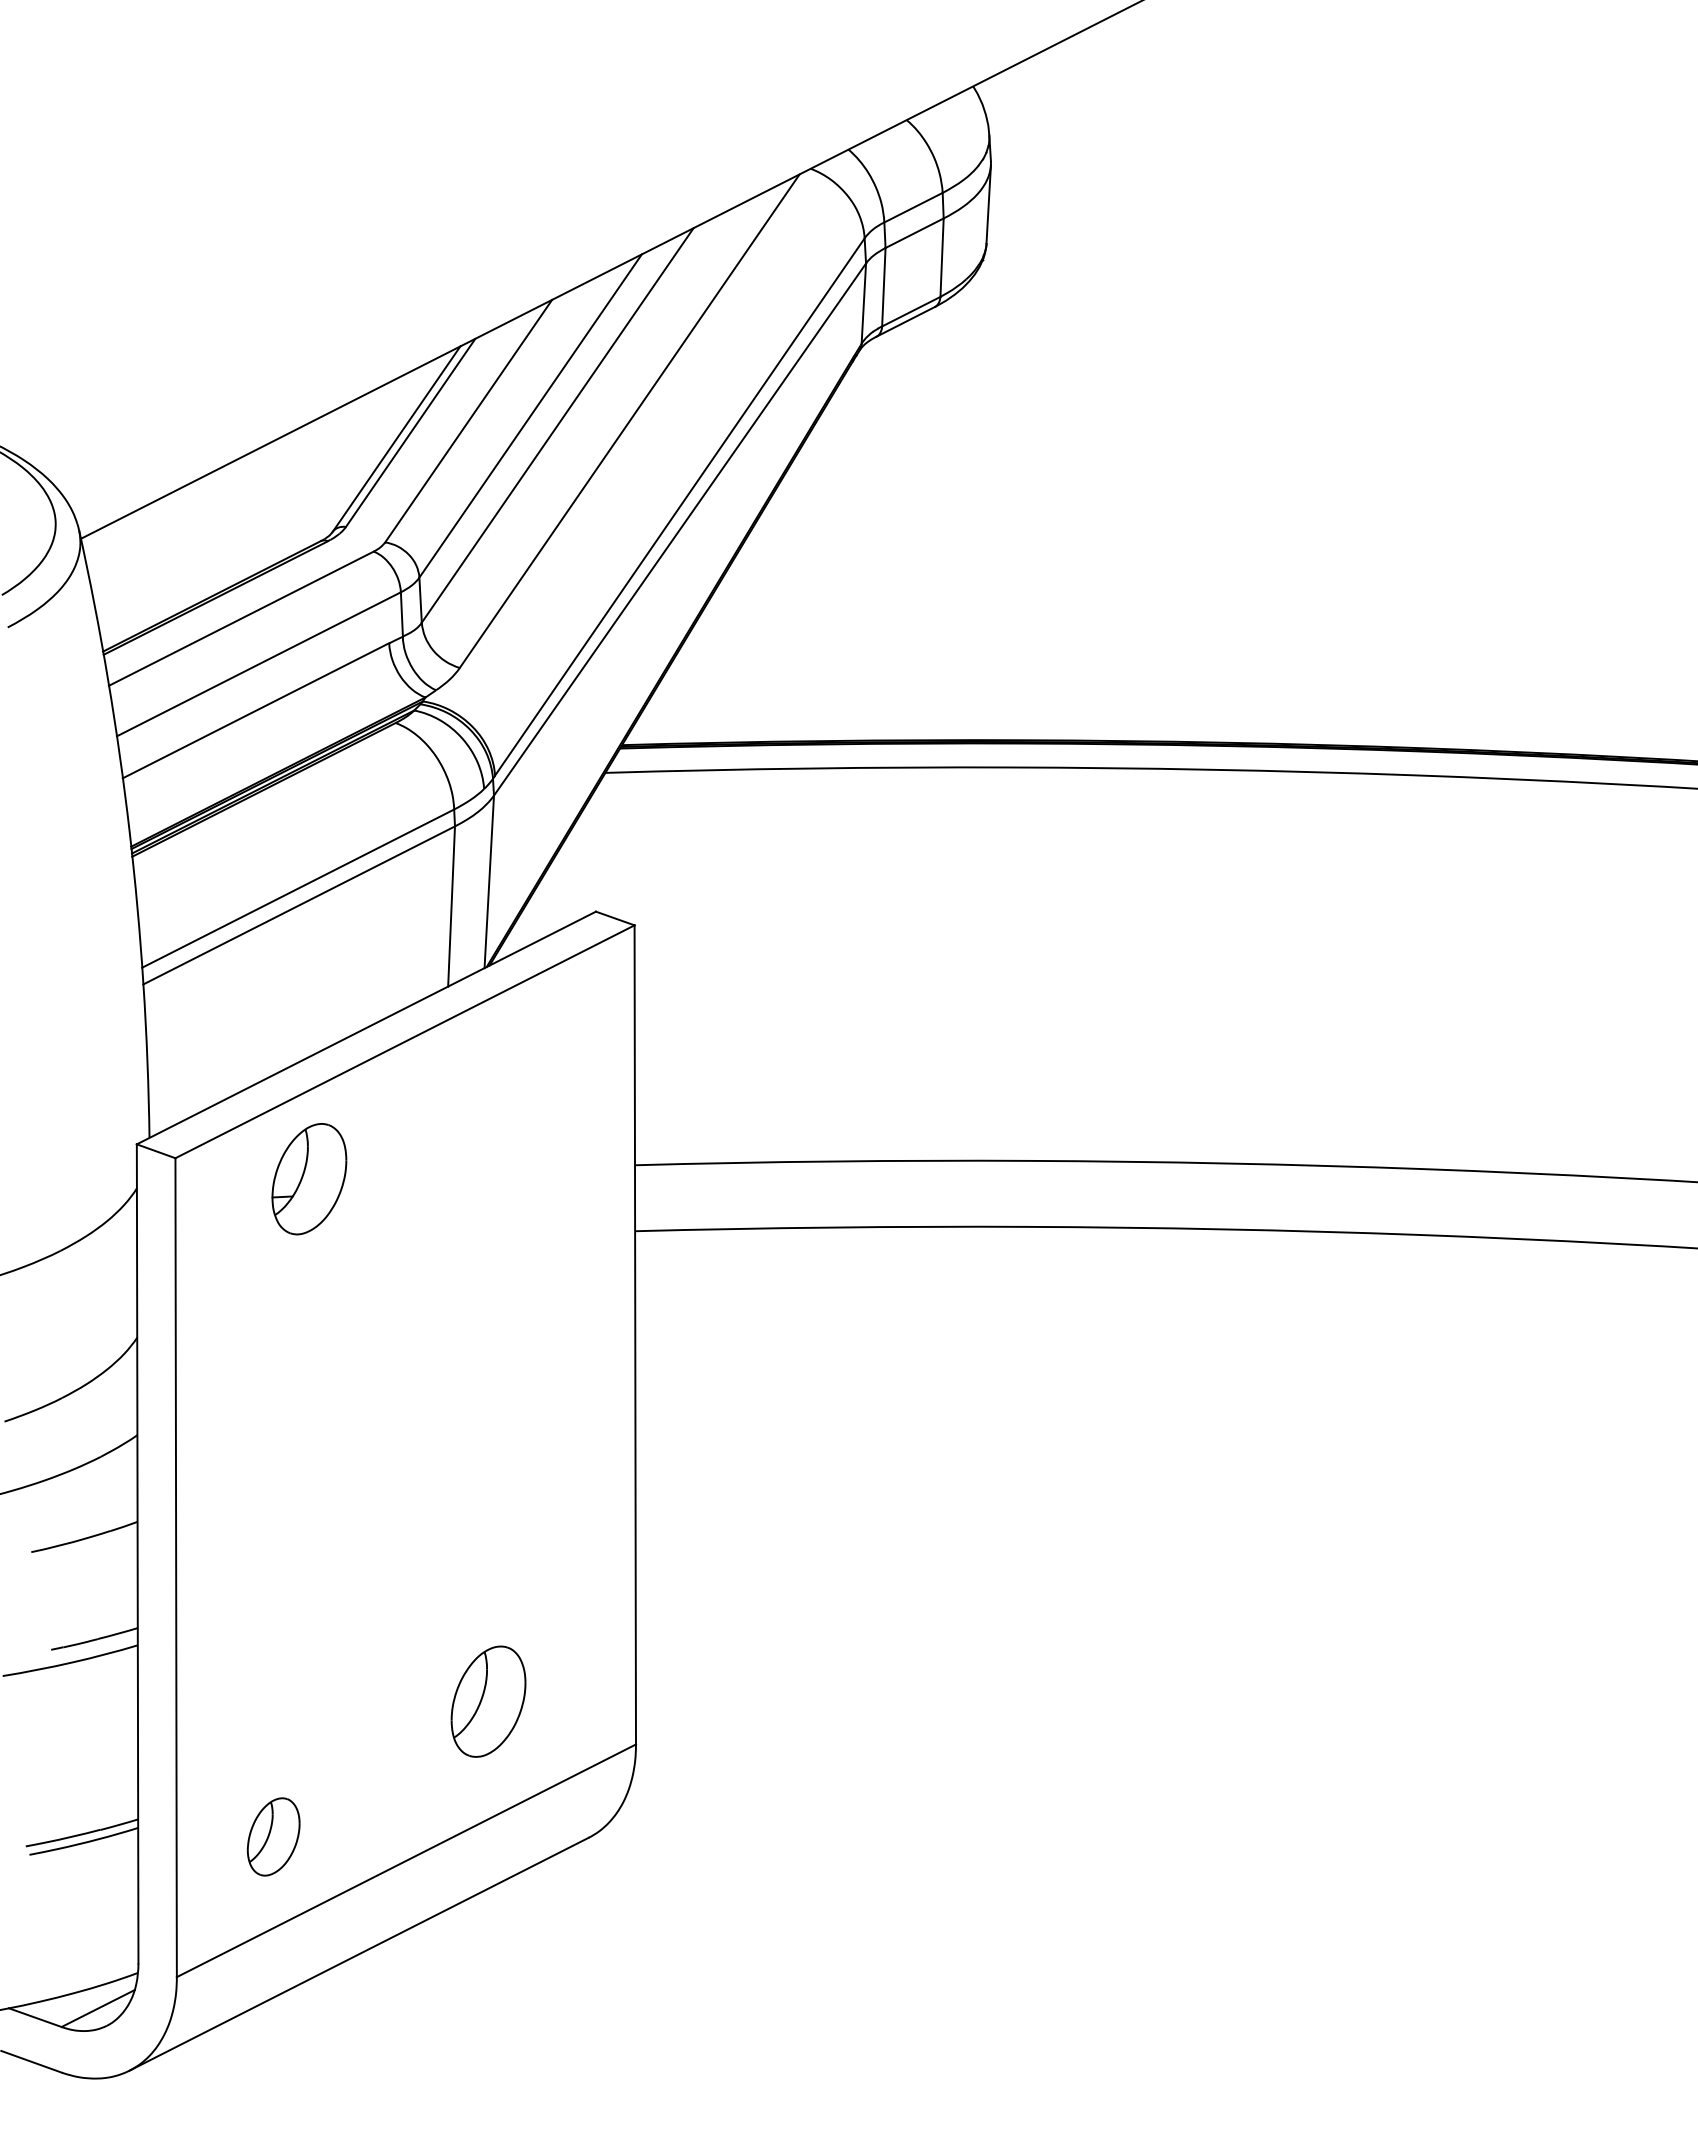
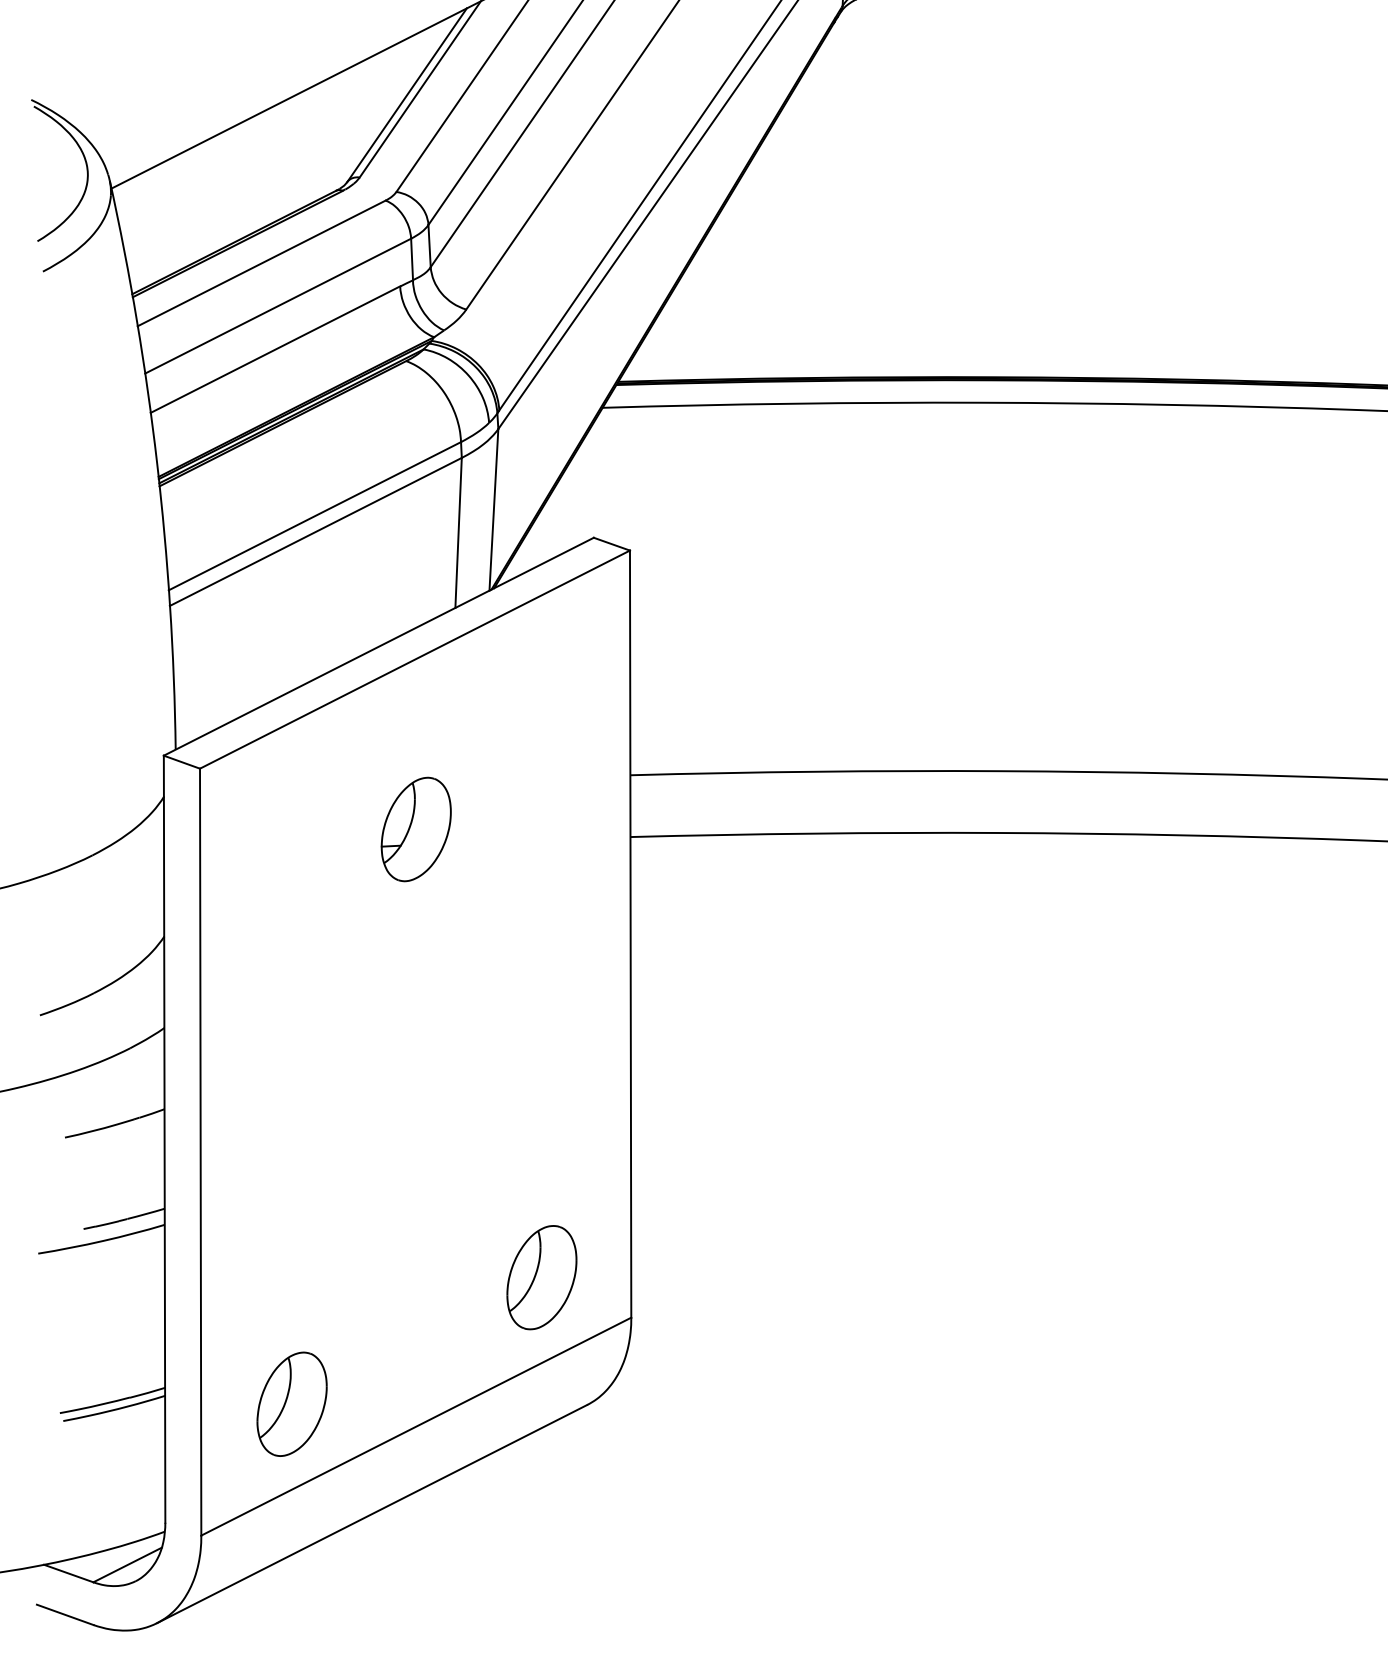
part: (309, 1179) -> (416, 829), moved
part: (488, 1701) -> (541, 1277), moved
part: (273, 1836) -> (291, 1403), size x1.43

